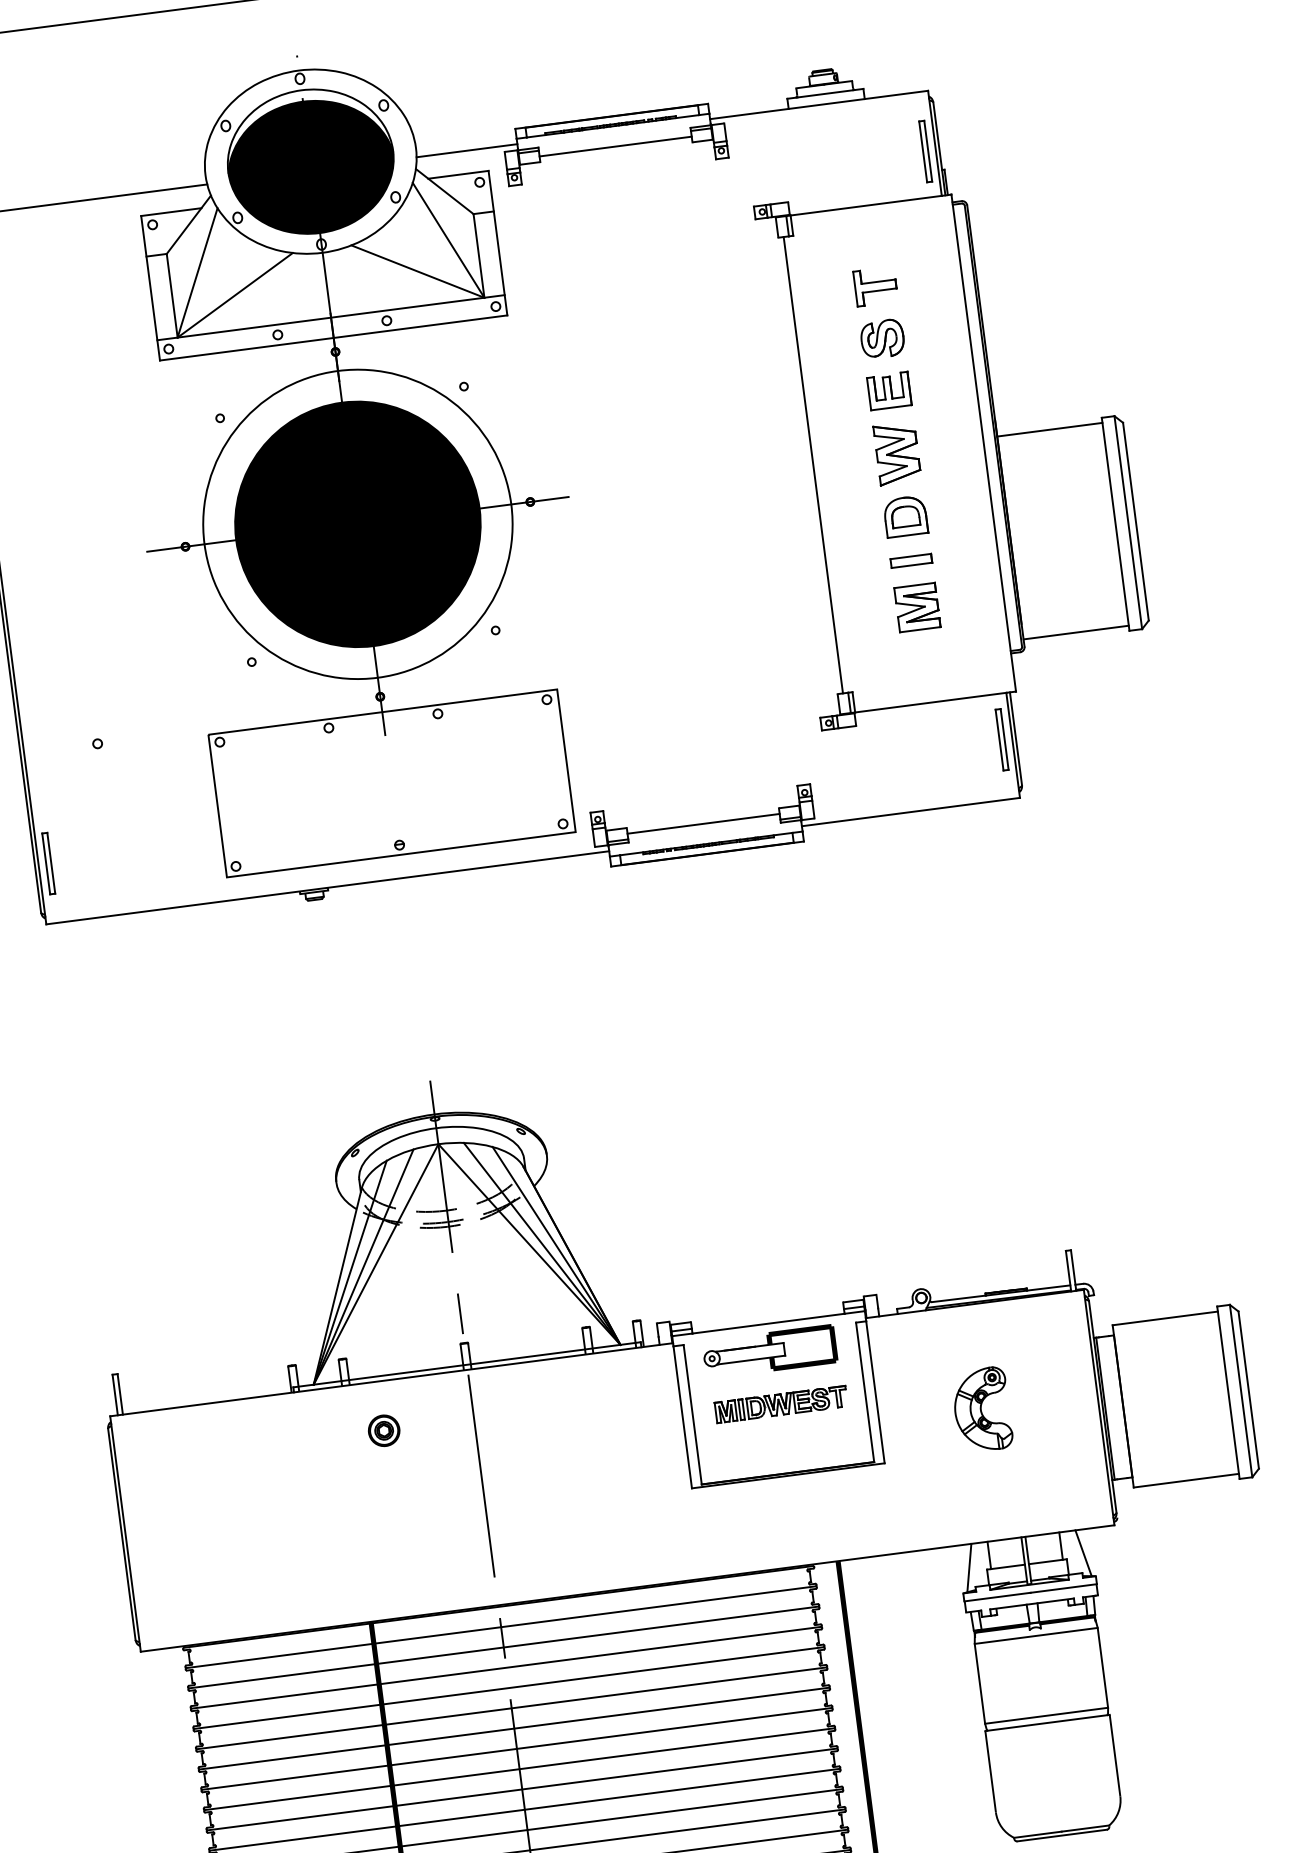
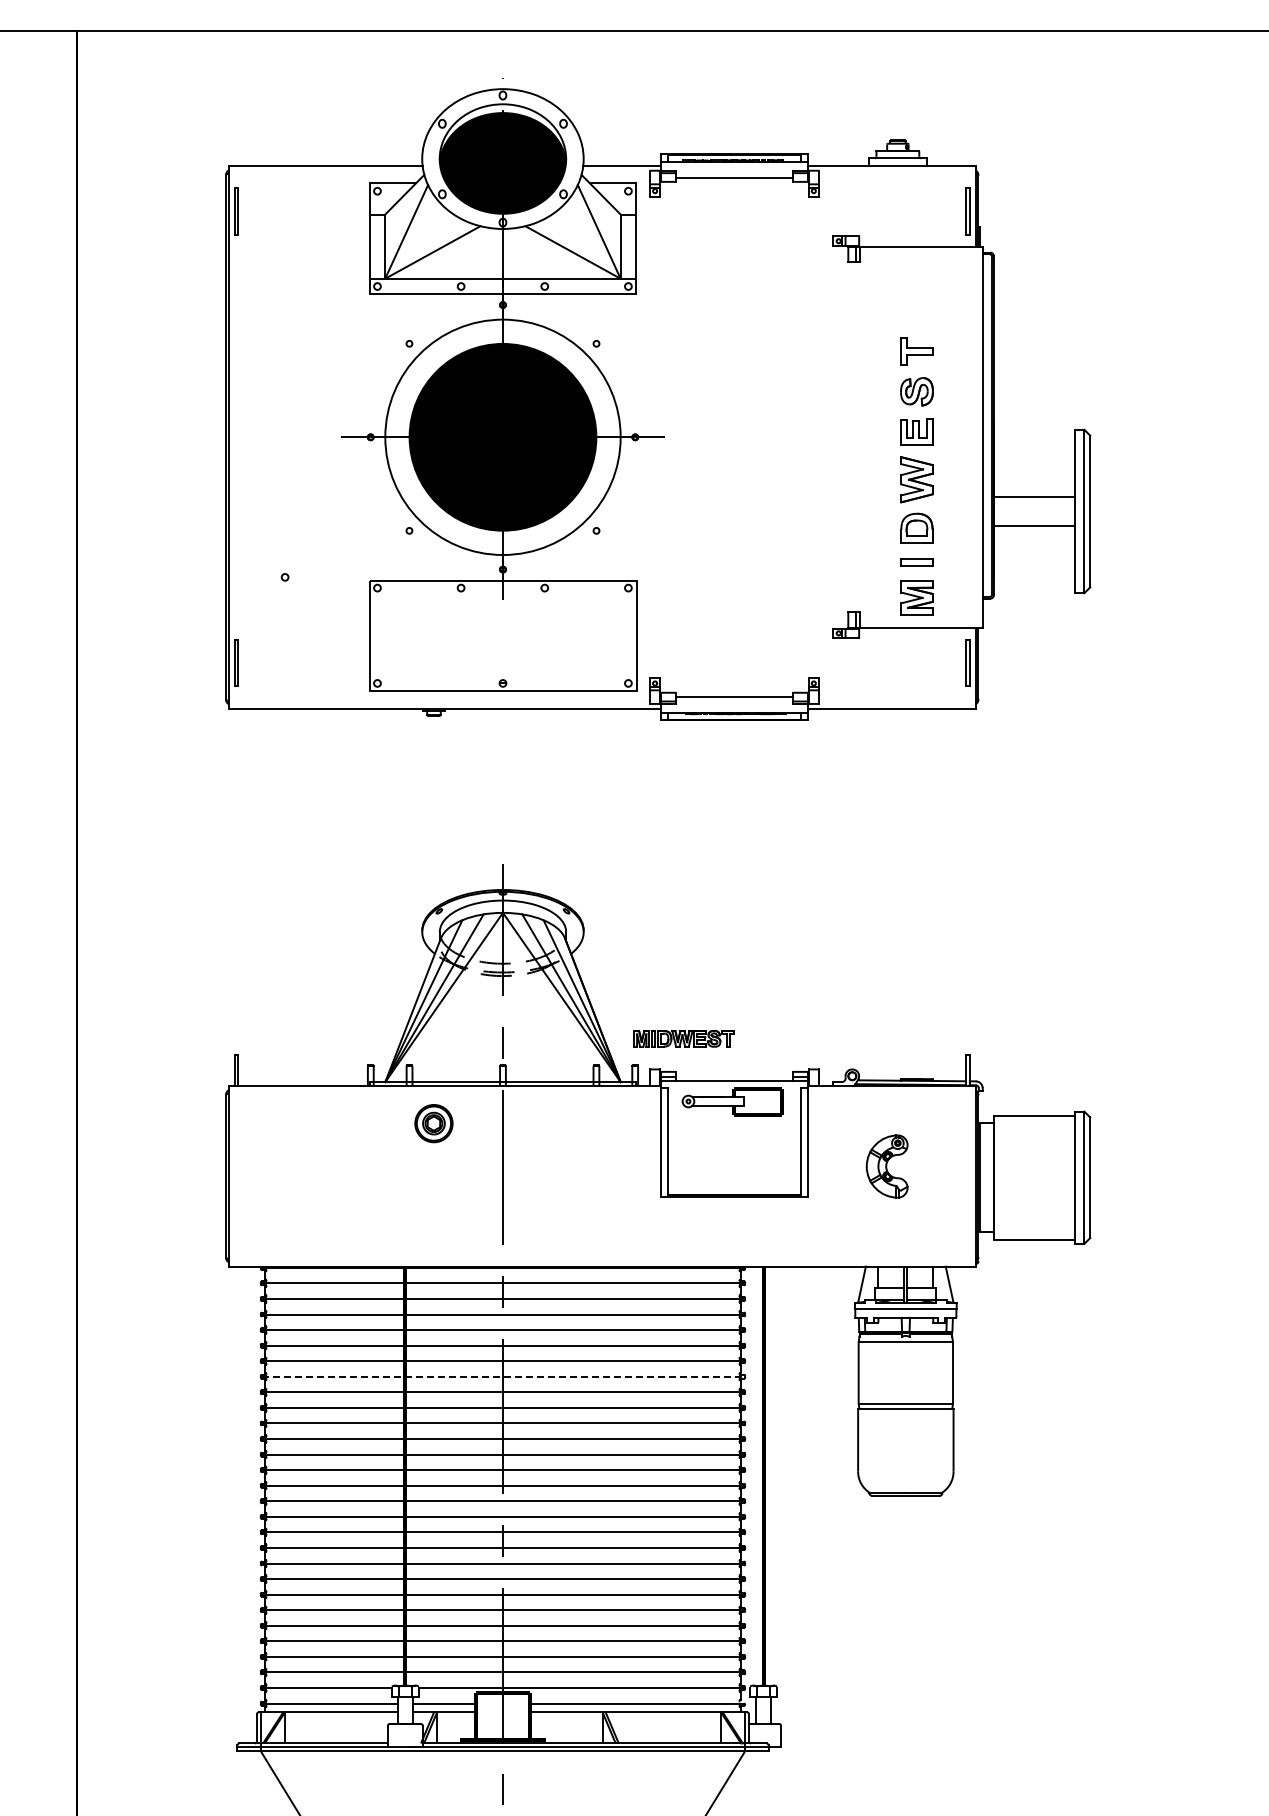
line: (1048, 429) -> (1033, 496), moved
part: (896, 449) -> (916, 476), moved
line: (813, 465) -> (852, 437), removed
line: (1075, 632) -> (1033, 526), moved
part: (780, 1404) -> (683, 1038), moved
part: (383, 1430) -> (433, 1123), size x1.6
line: (517, 1748) -> (503, 1376), solid -> dashed

